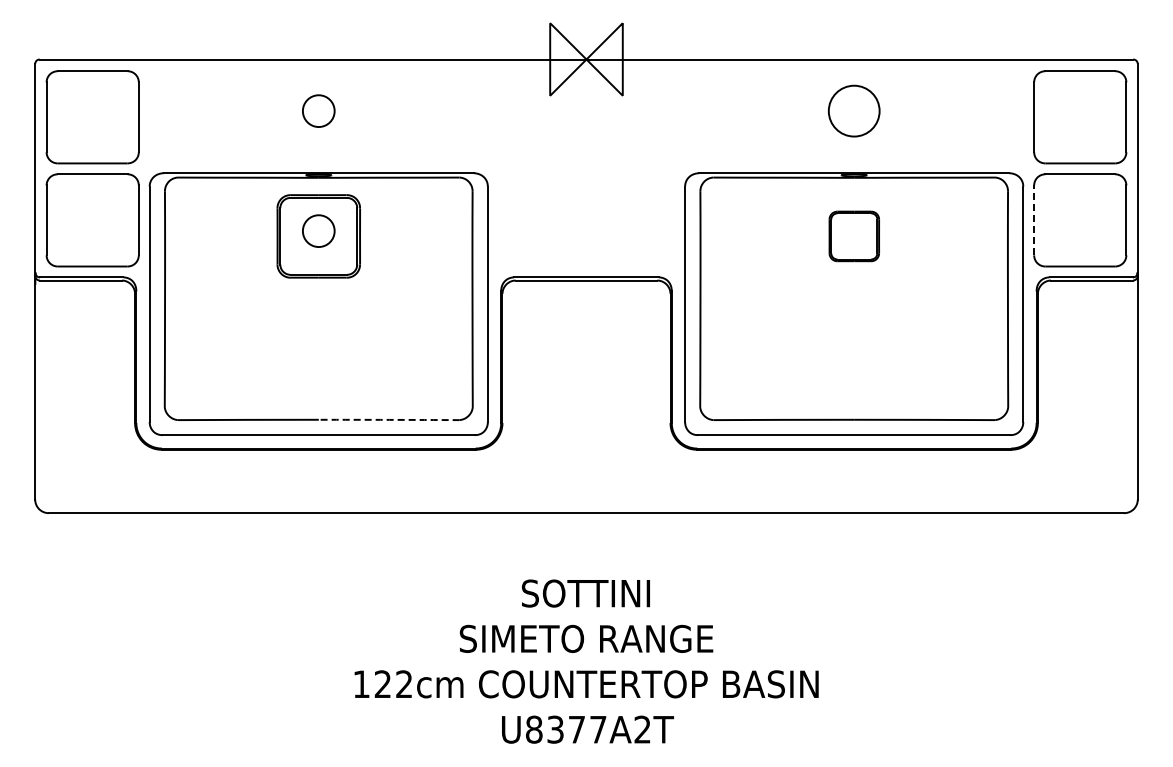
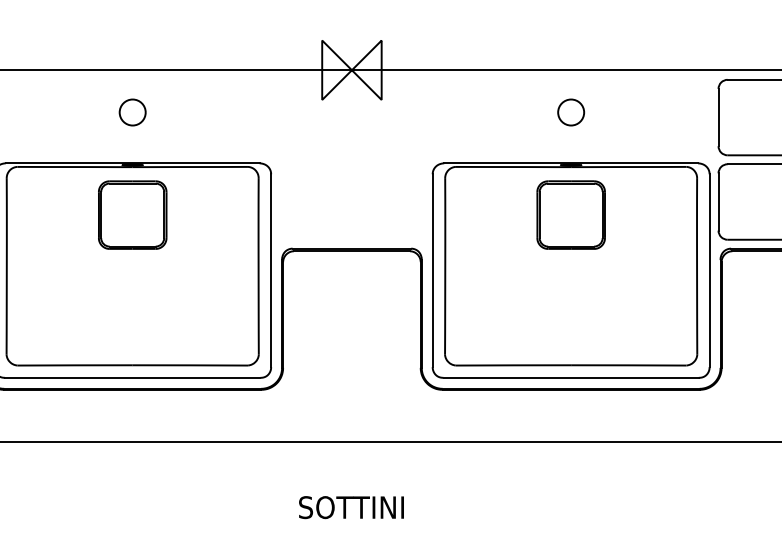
circle: (854, 111) -> (571, 112), size x0.62
line: (1034, 220) -> (718, 202), dashed -> solid
circle: (318, 230) -> (132, 210), removed
part: (854, 236) -> (571, 215), size x1.67
arc: (389, 419) -> (190, 365), dashed -> solid

